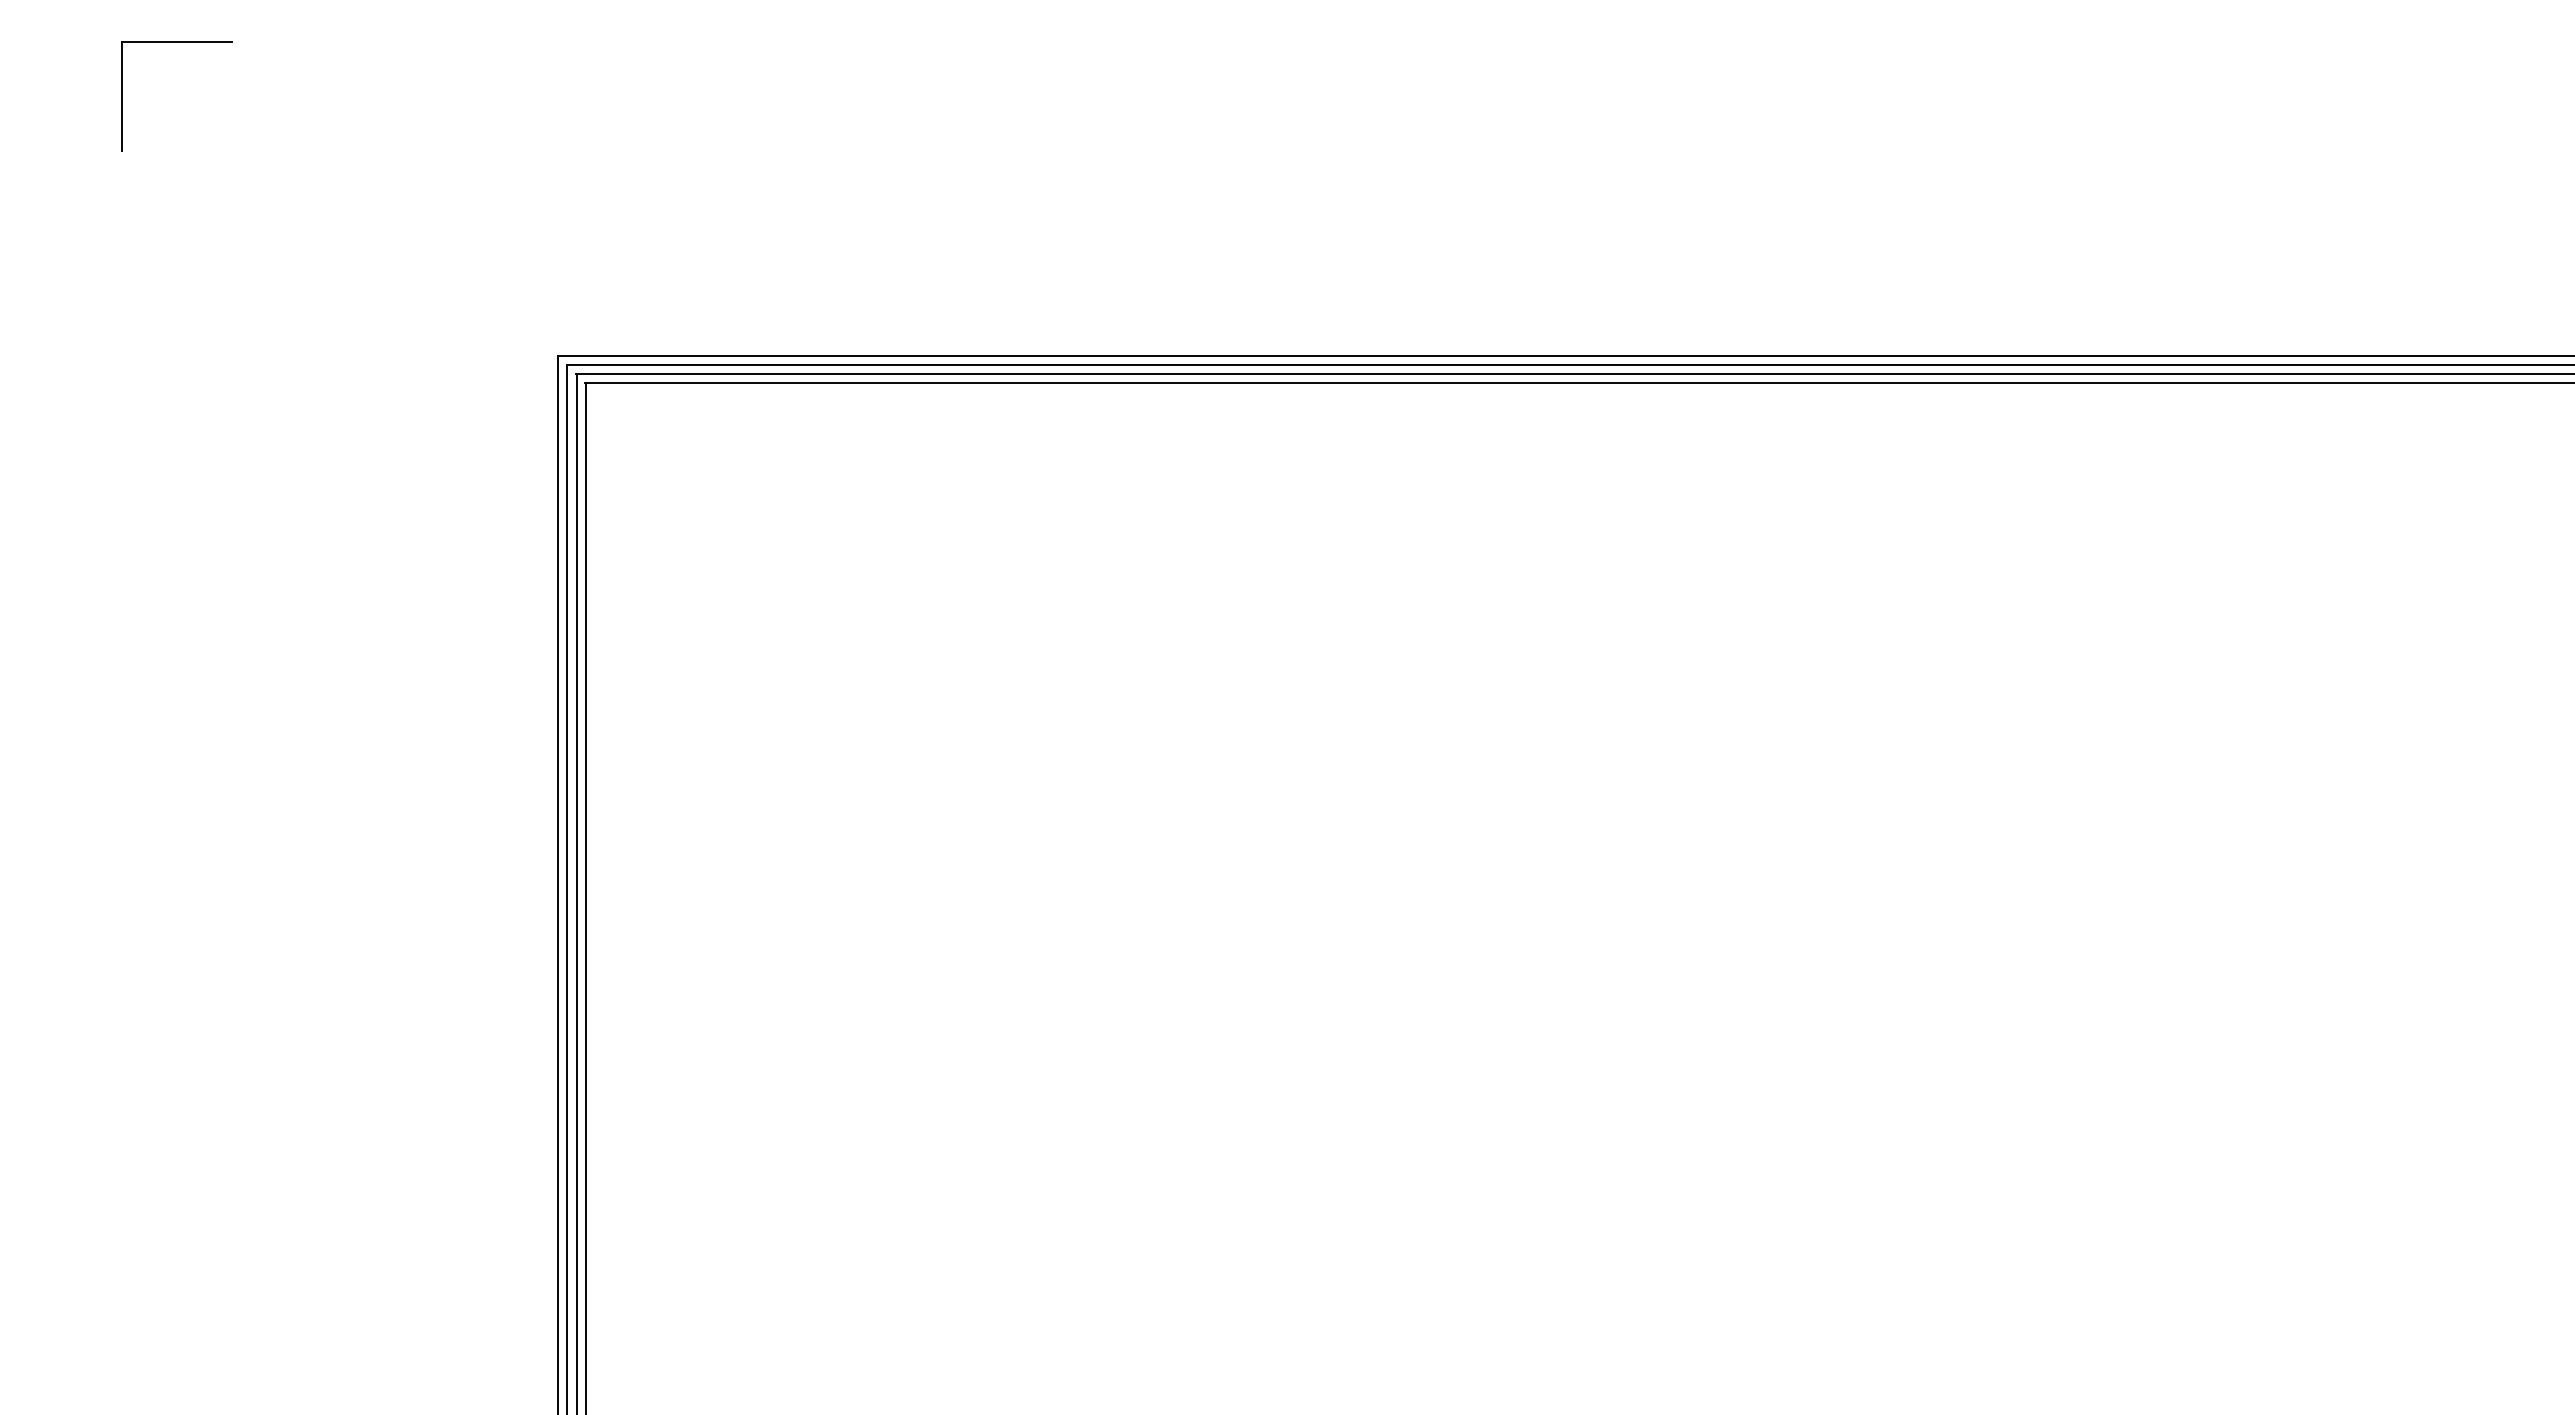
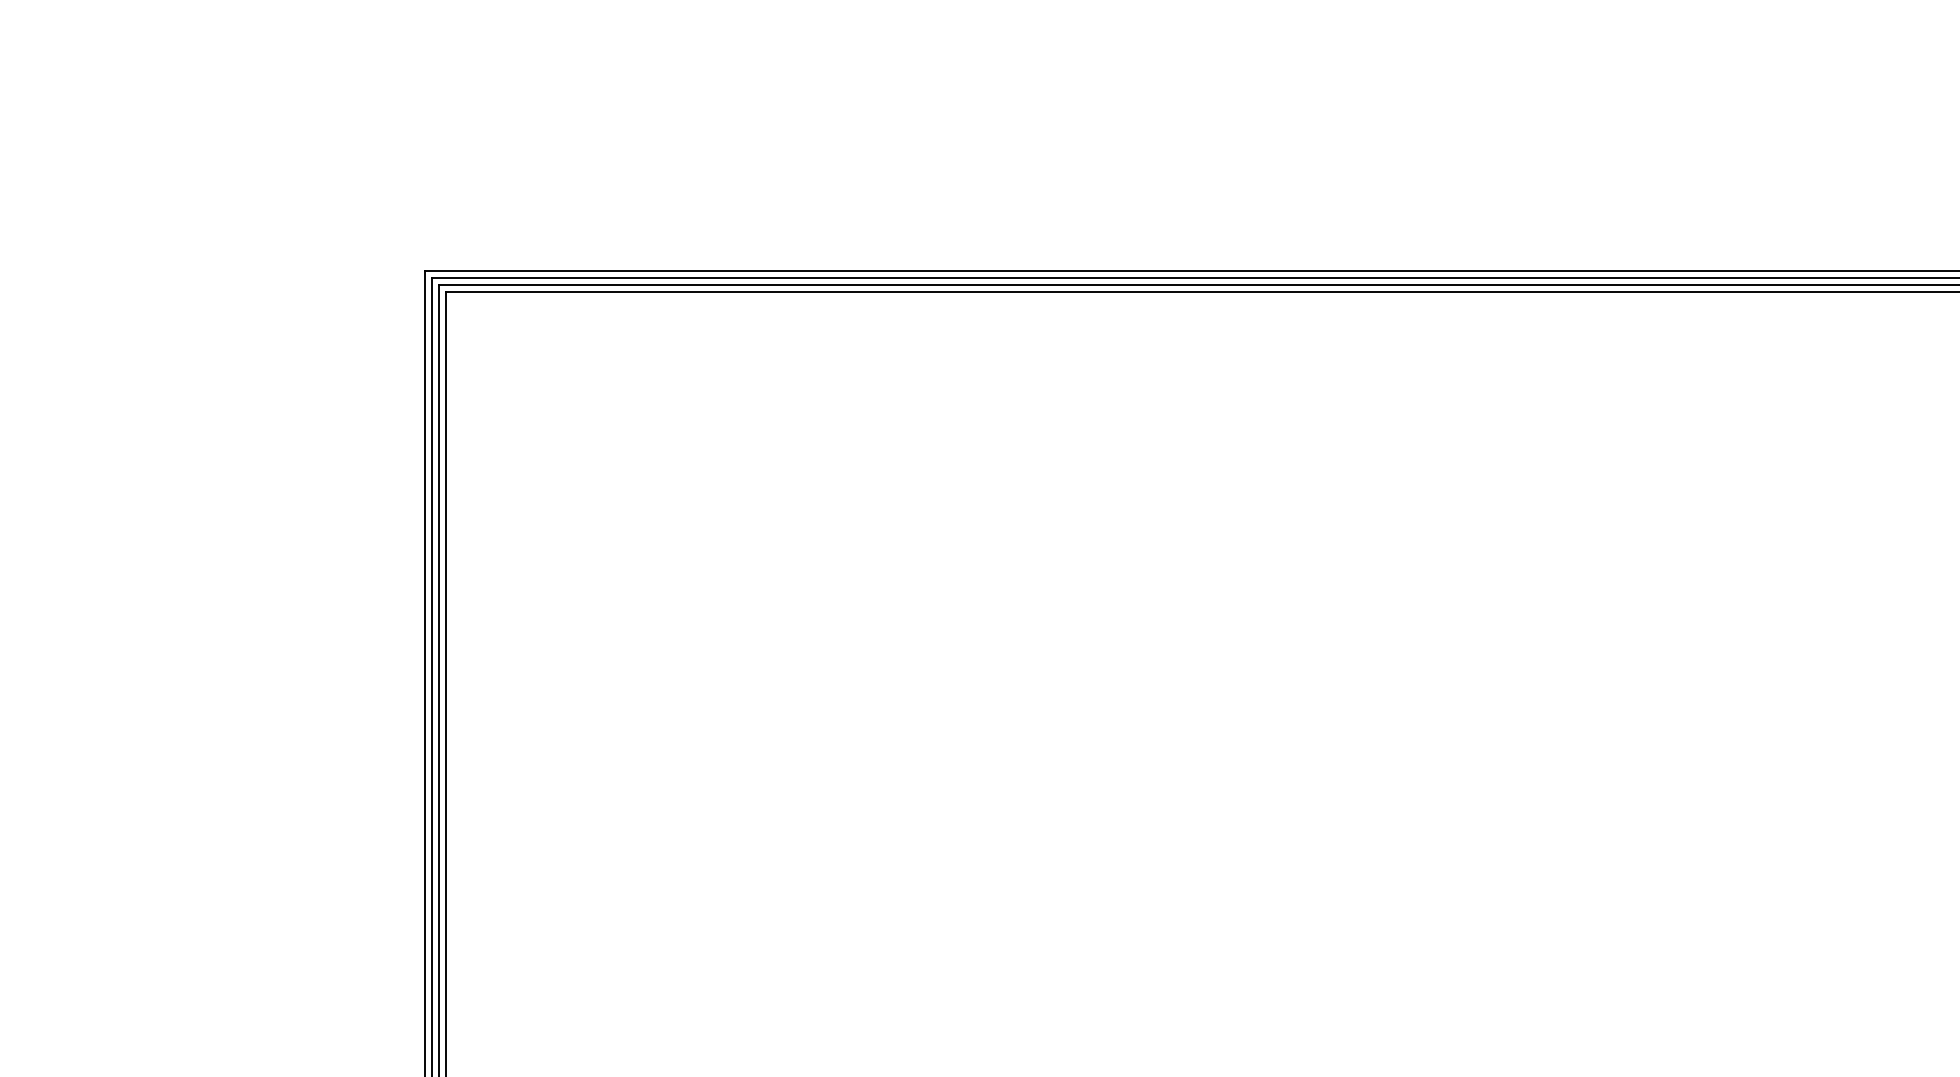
part: (176, 42) -> (134, 32), removed

